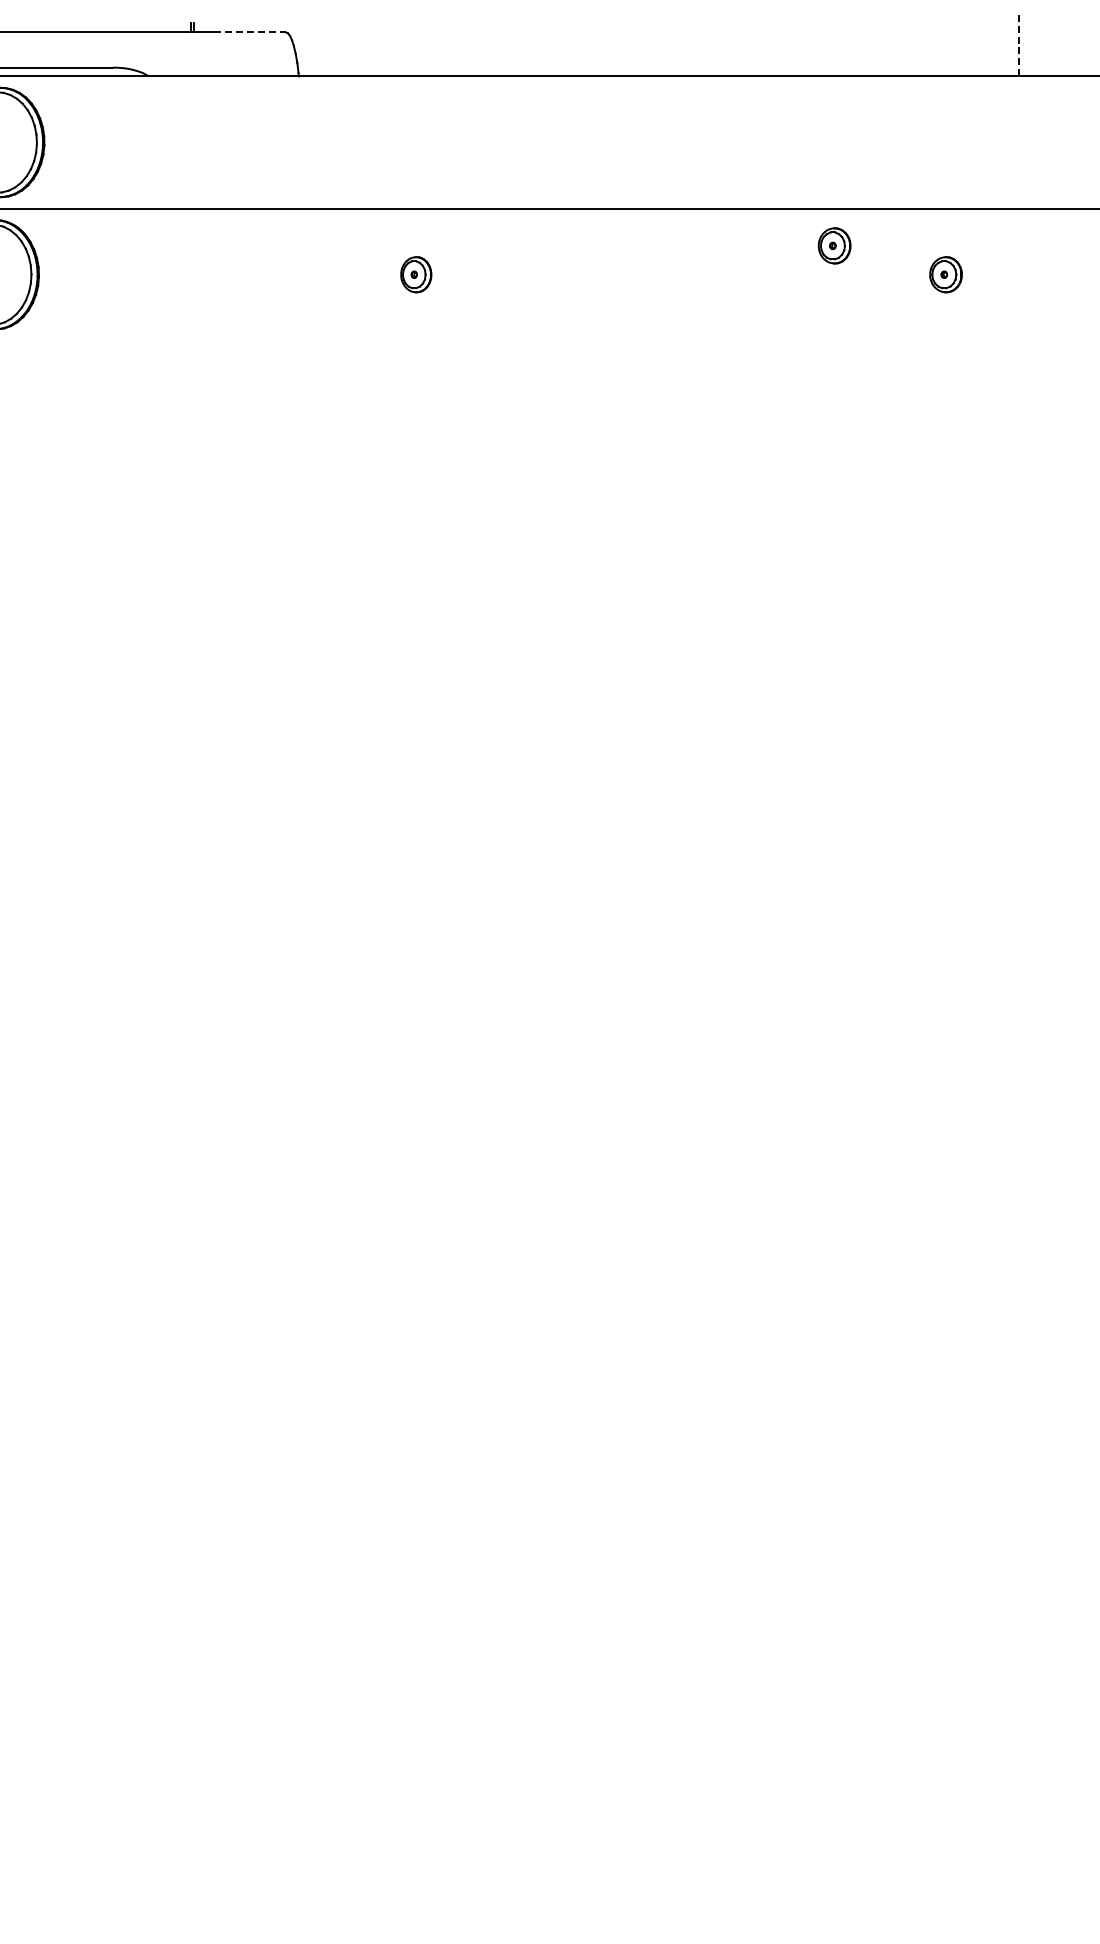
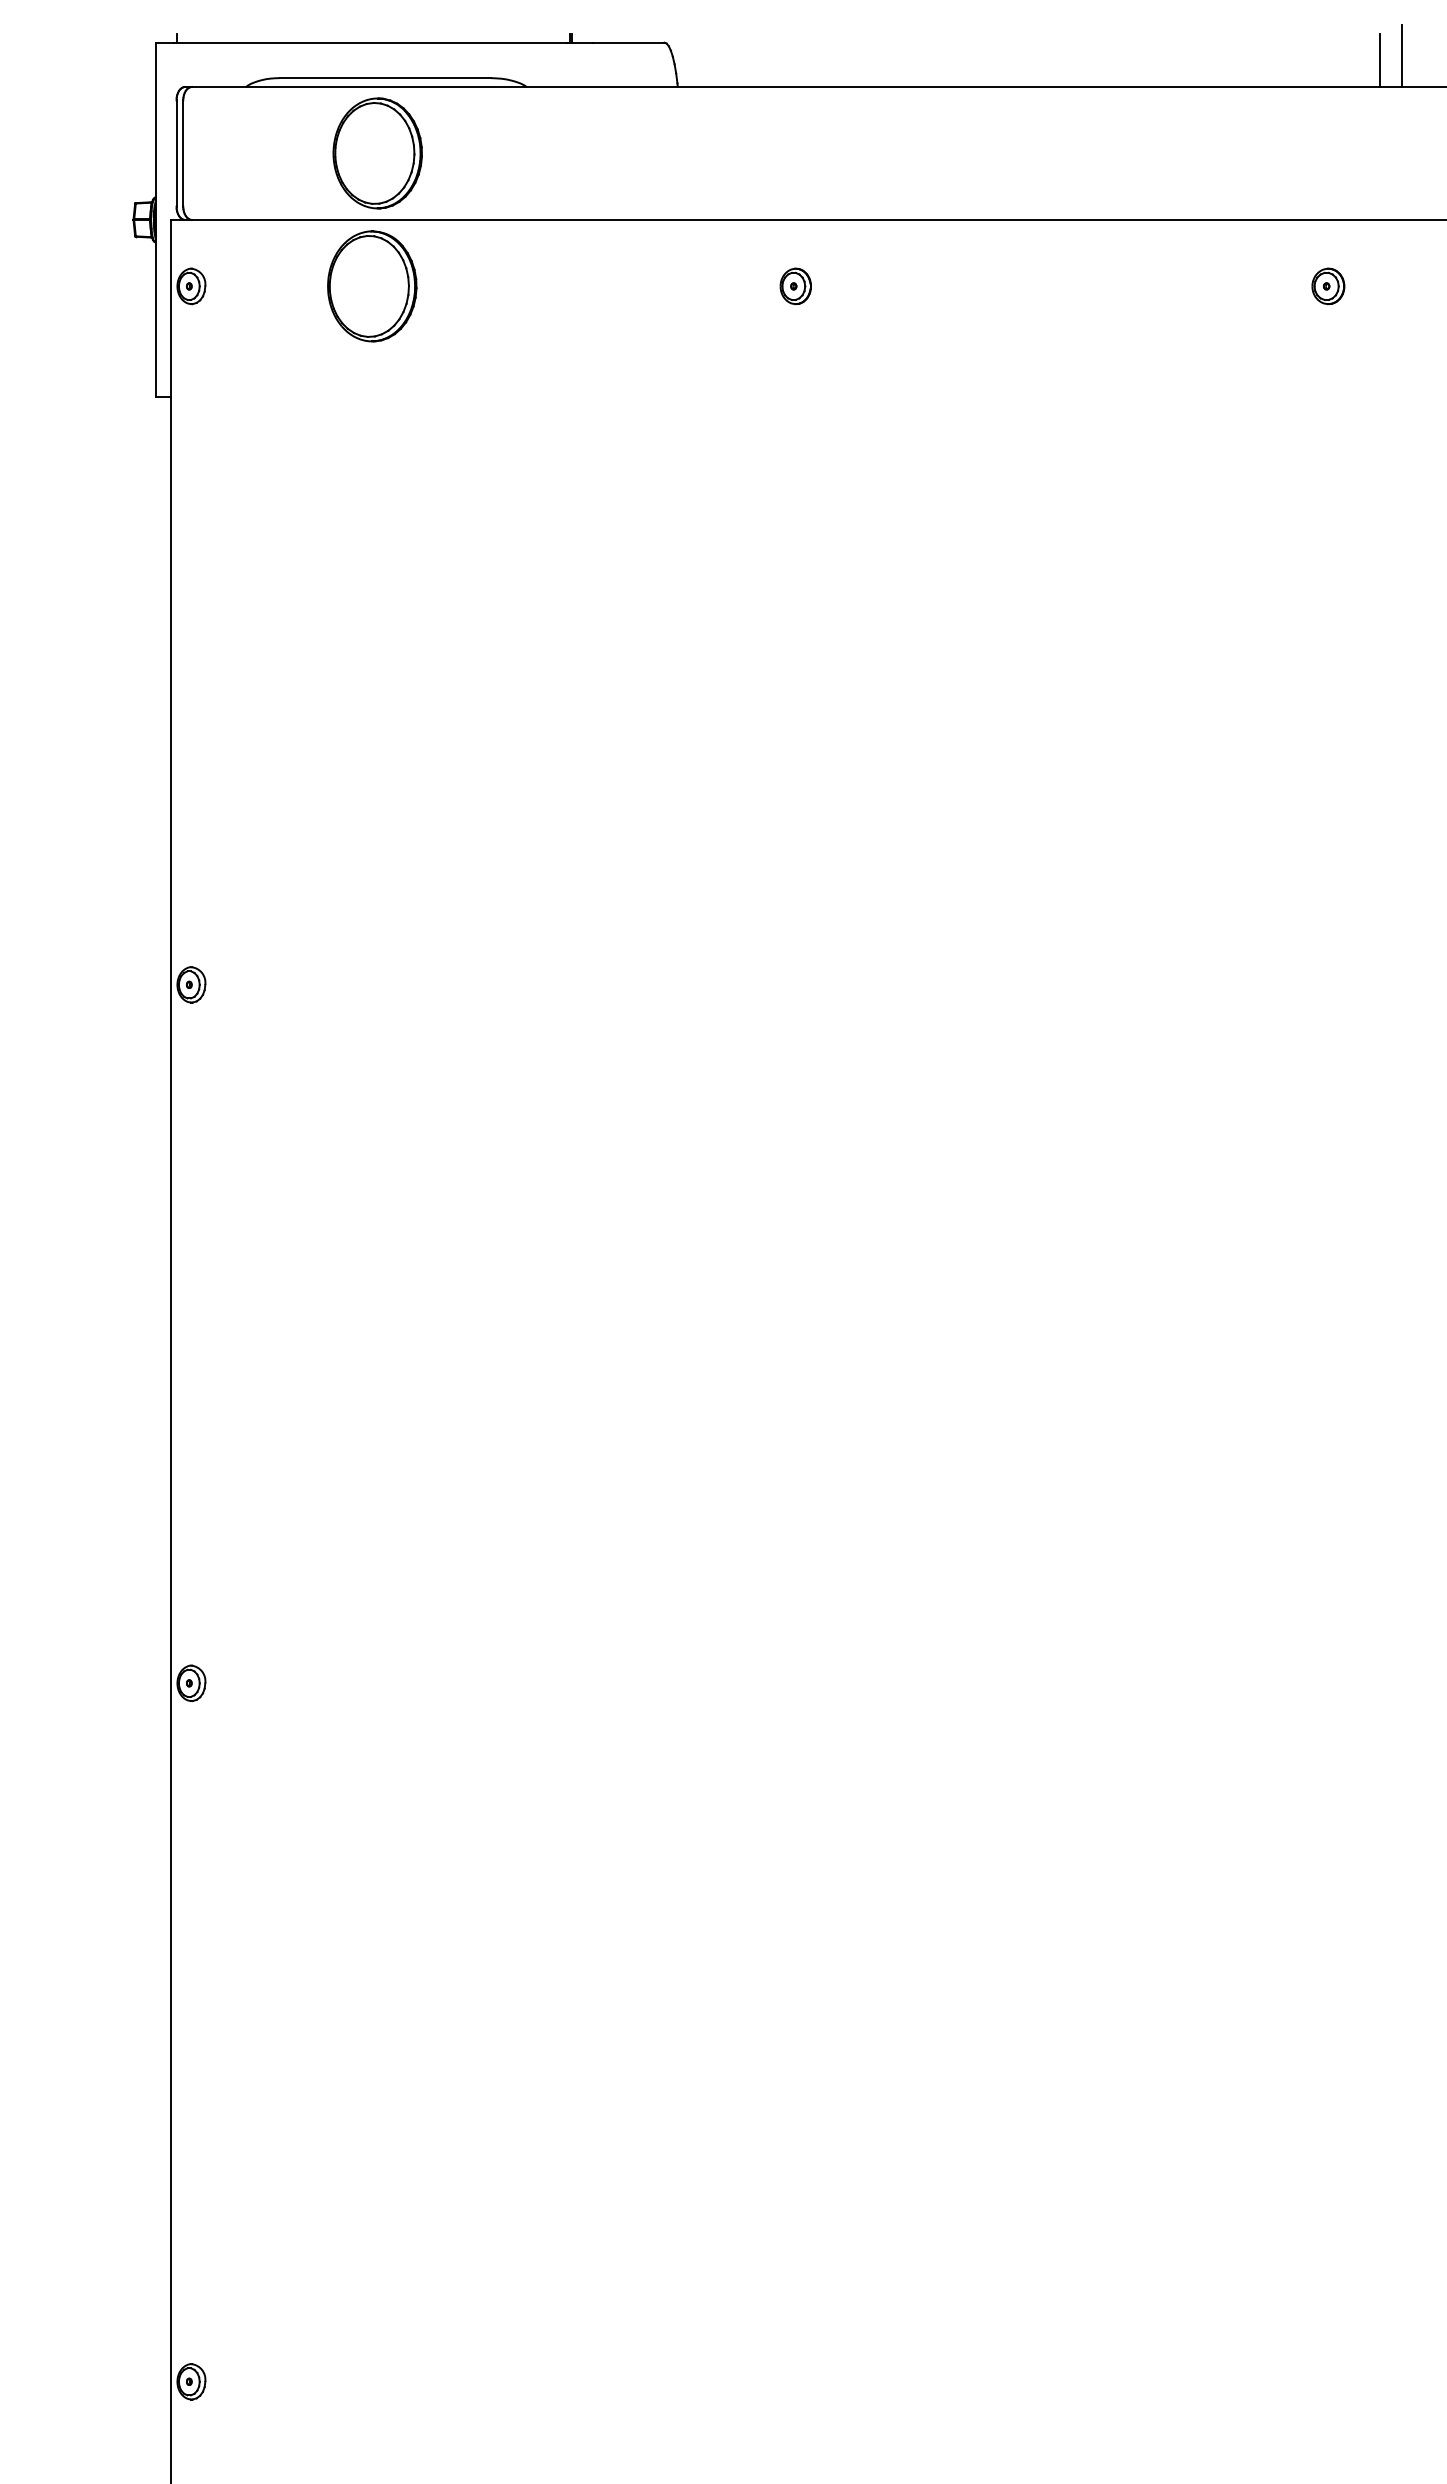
line: (249, 32) -> (628, 42), dashed -> solid
line: (1019, 46) -> (1402, 56), dashed -> solid
line: (996, 49) -> (1379, 59), added
part: (834, 245) -> (1216, 257), removed

